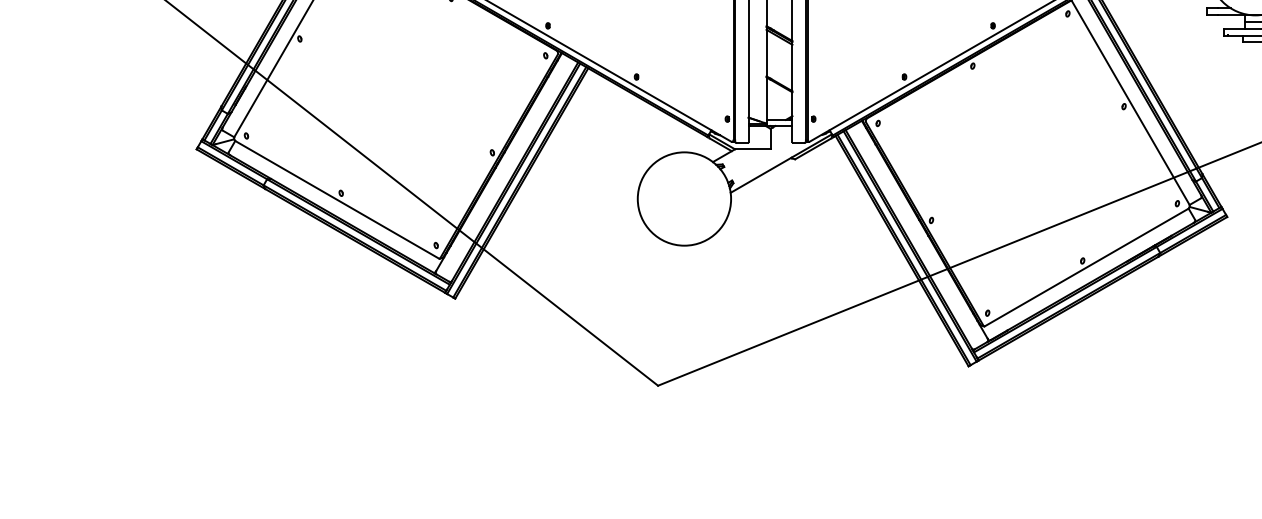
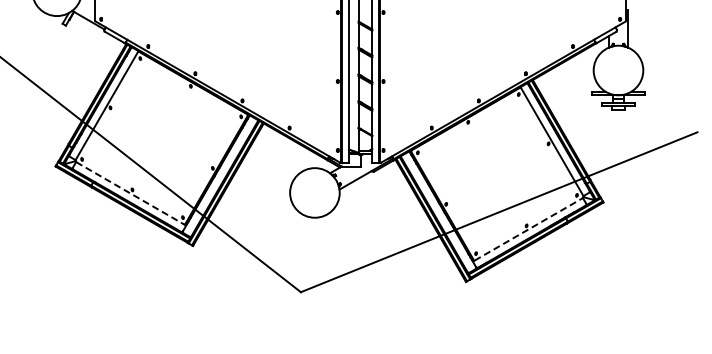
line: (337, 200) -> (130, 193), solid -> dashed
line: (1088, 267) -> (529, 229), solid -> dashed

